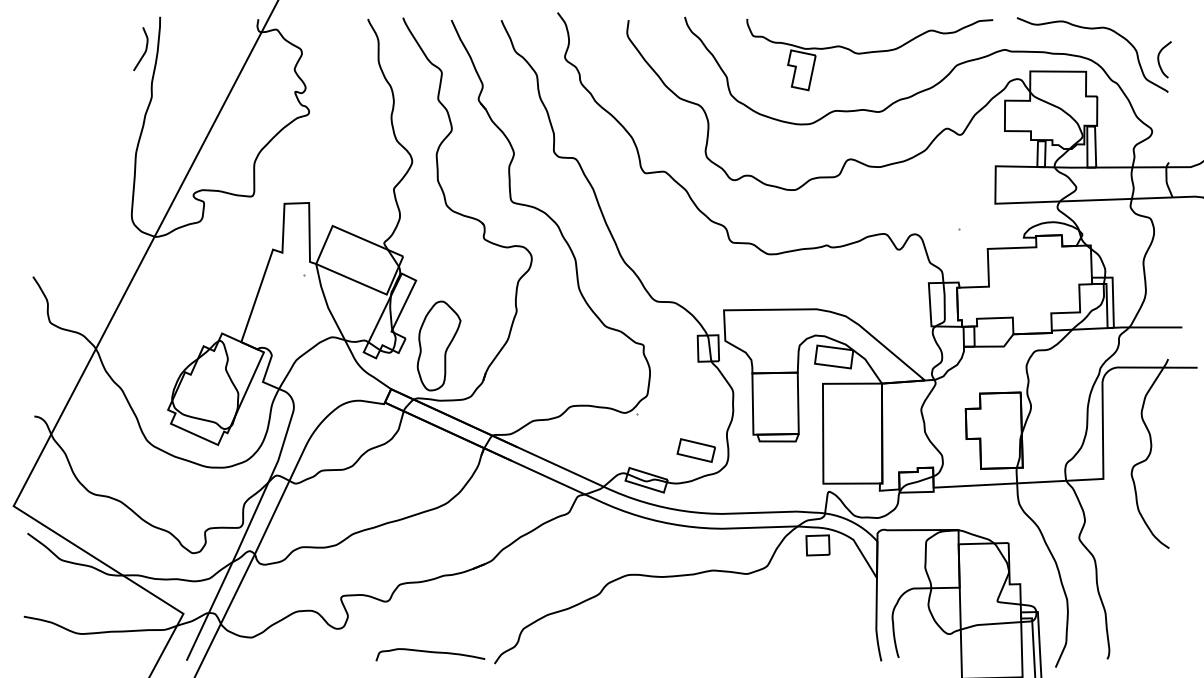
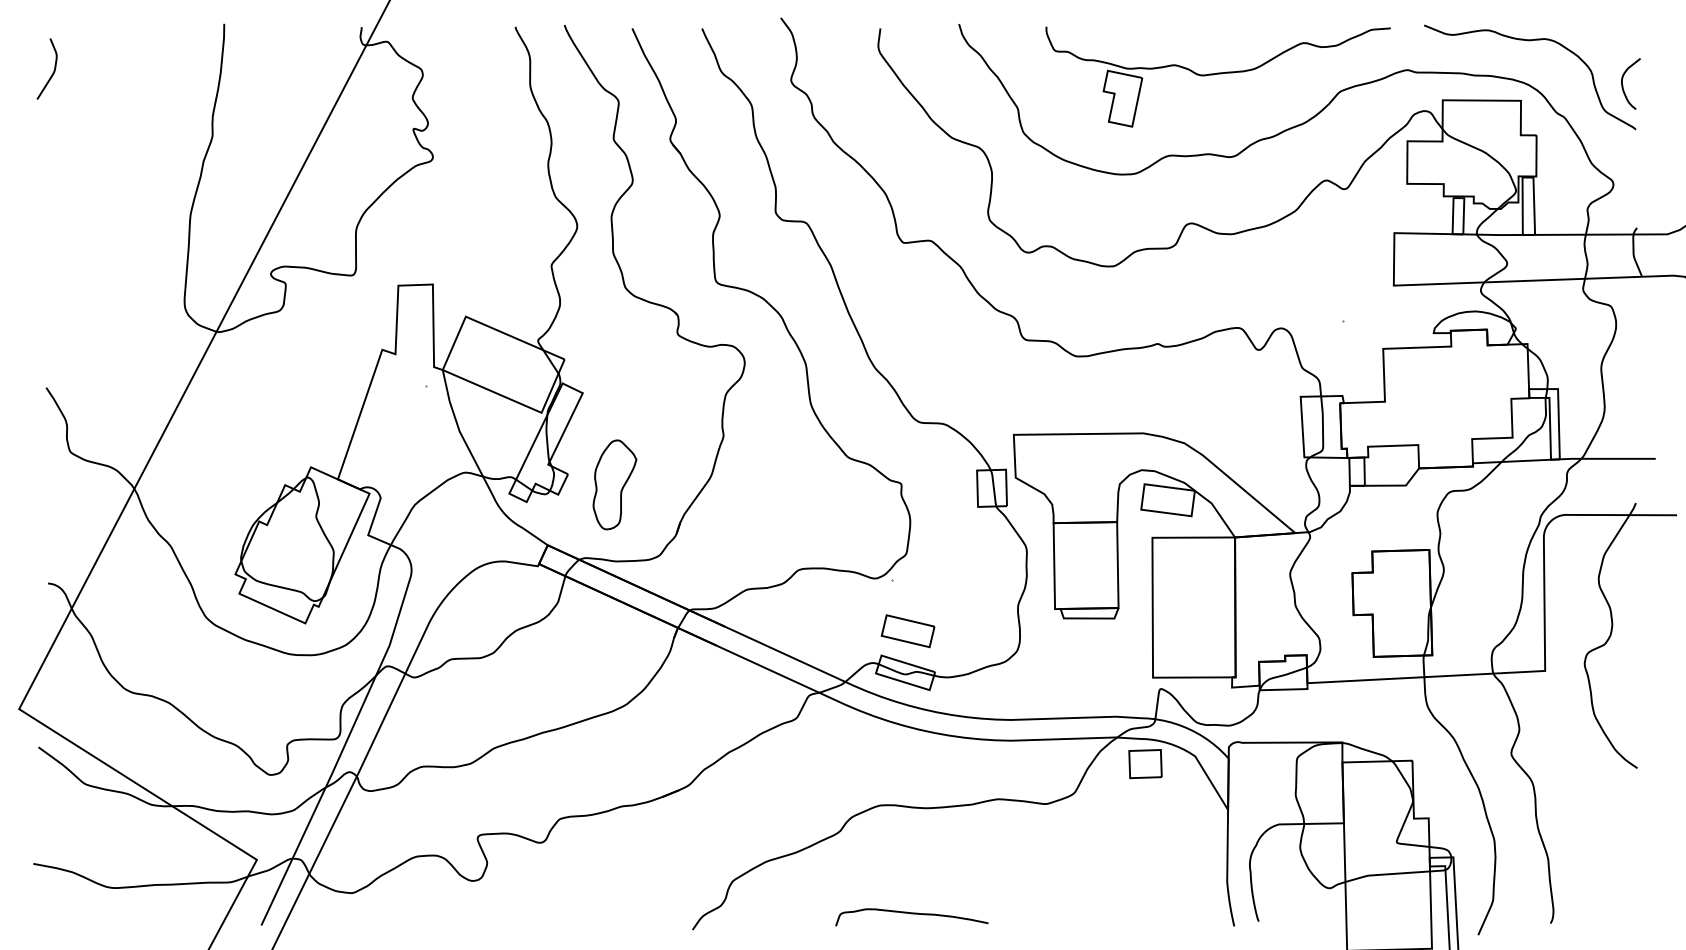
curve: (145, 50) -> (53, 70), moved
part: (438, 345) -> (614, 484), size x0.71
part: (695, 450) -> (907, 631), moved
curve: (430, 652) -> (911, 914), moved

